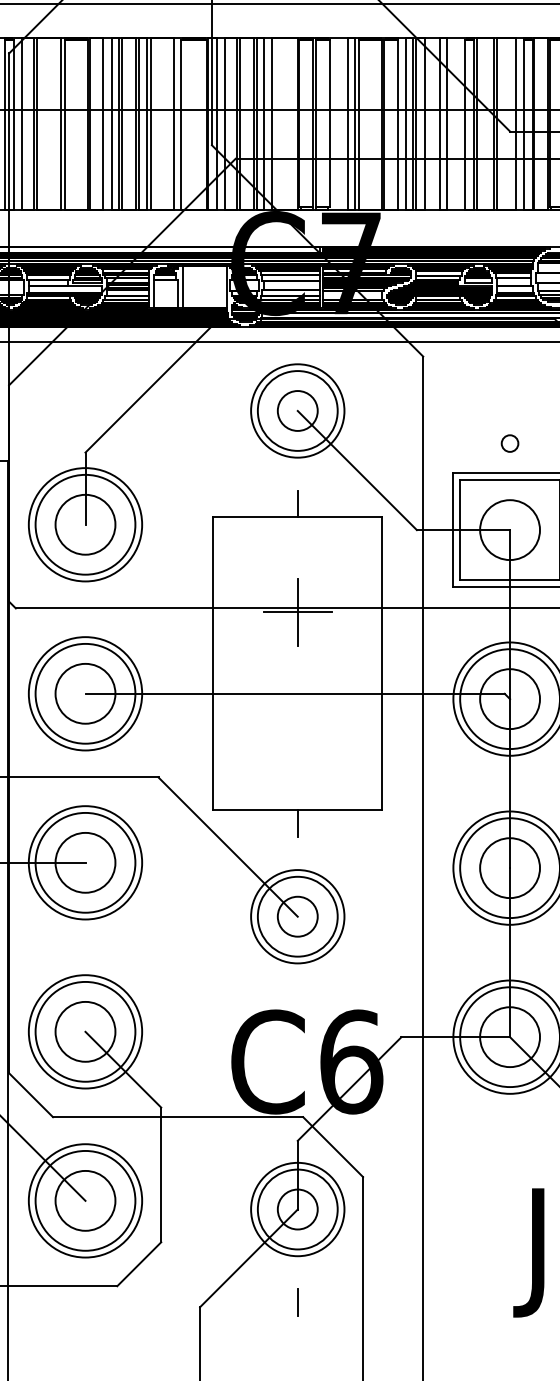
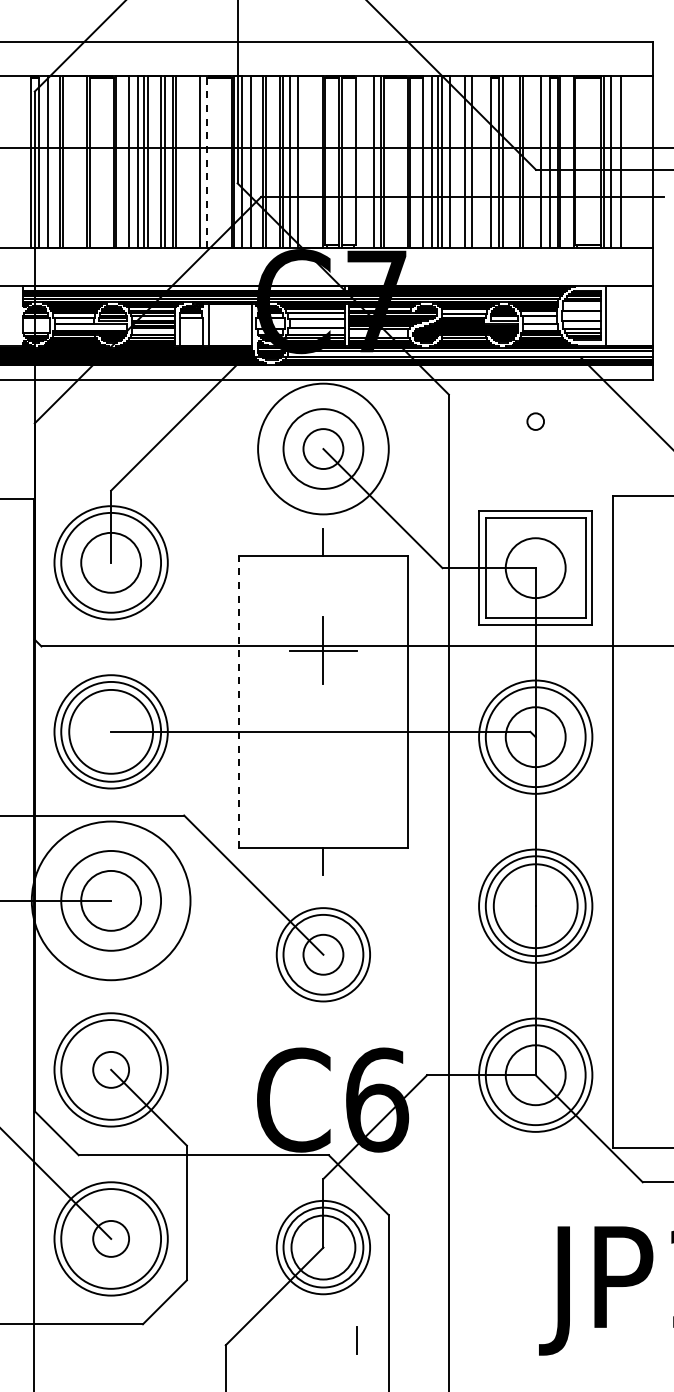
line: (180, 125) -> (206, 163), solid -> dashed
circle: (297, 410) -> (323, 448), size x1.4
circle: (509, 443) -> (535, 421), moved
line: (212, 663) -> (238, 701), solid -> dashed
circle: (85, 693) -> (111, 731), size x1.4
circle: (84, 862) -> (110, 900), size x1.4
circle: (509, 868) -> (535, 906), size x1.4
circle: (85, 1031) -> (111, 1069), size x0.6
circle: (85, 1200) -> (111, 1238), size x0.6
circle: (297, 1209) -> (323, 1247), size x1.6
line: (296, 1302) -> (356, 1340), moved

